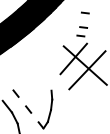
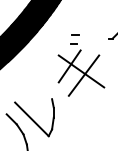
line: (85, 12) -> (75, 20), removed
line: (27, 109) -> (31, 119), dashed -> solid

